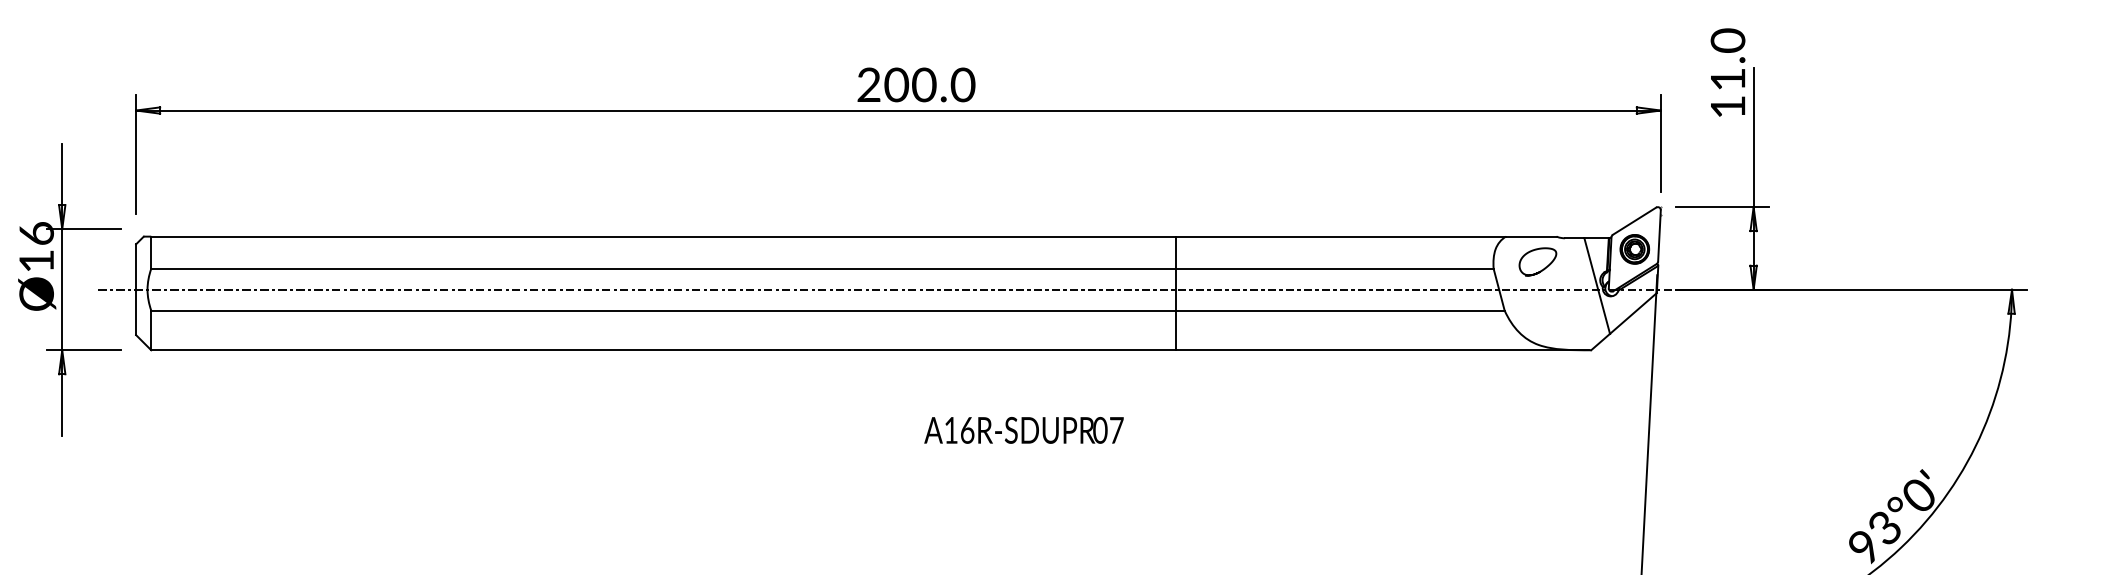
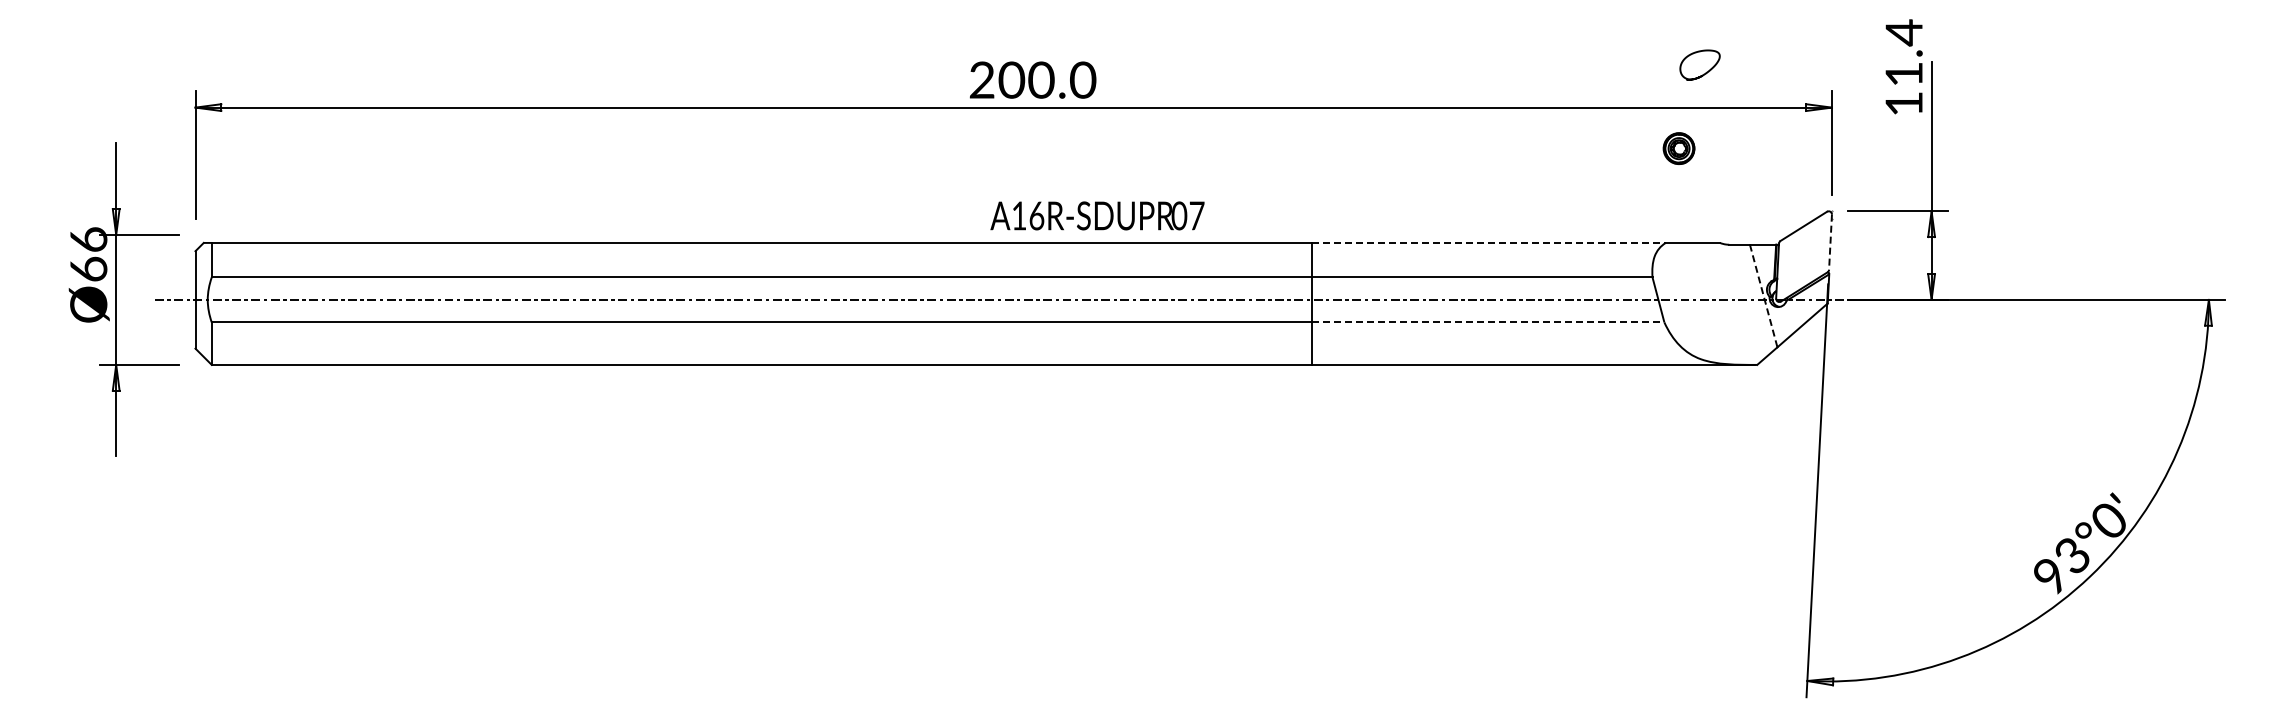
text: (1727, 40) -> (1903, 32), 11.0 -> 11.4
line: (1340, 236) -> (1488, 242), solid -> dashed
line: (1659, 236) -> (1830, 242), solid -> dashed
part: (1634, 249) -> (1678, 148), moved
text: (36, 260) -> (88, 268), Ø16 -> Ø66
curve: (1543, 267) -> (1706, 71), moved
line: (1597, 286) -> (1763, 296), solid -> dashed
line: (1340, 310) -> (1488, 322), solid -> dashed
text: (1024, 430) -> (1097, 215), moved

